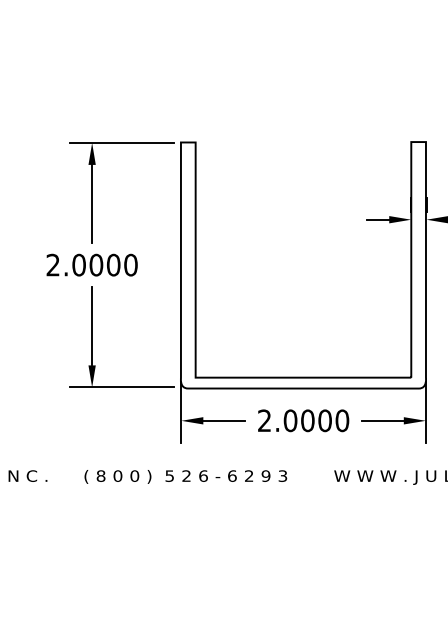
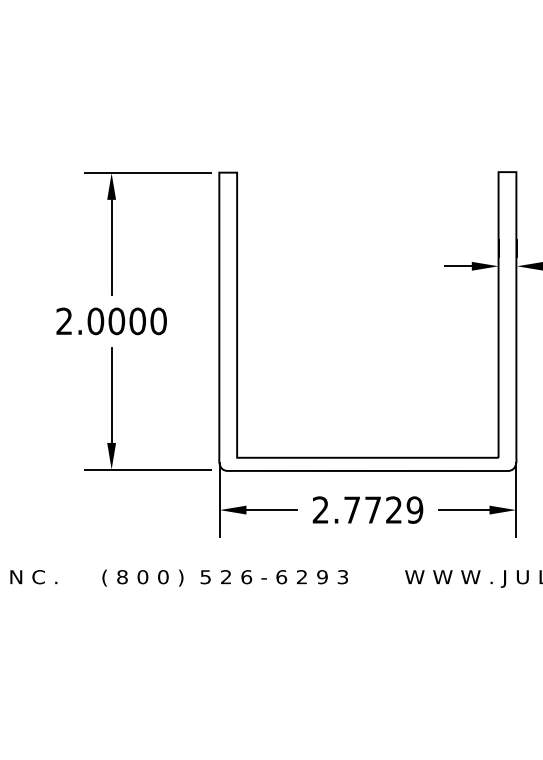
text: (316, 420) -> (383, 509), 2.0000 -> 2.7729

